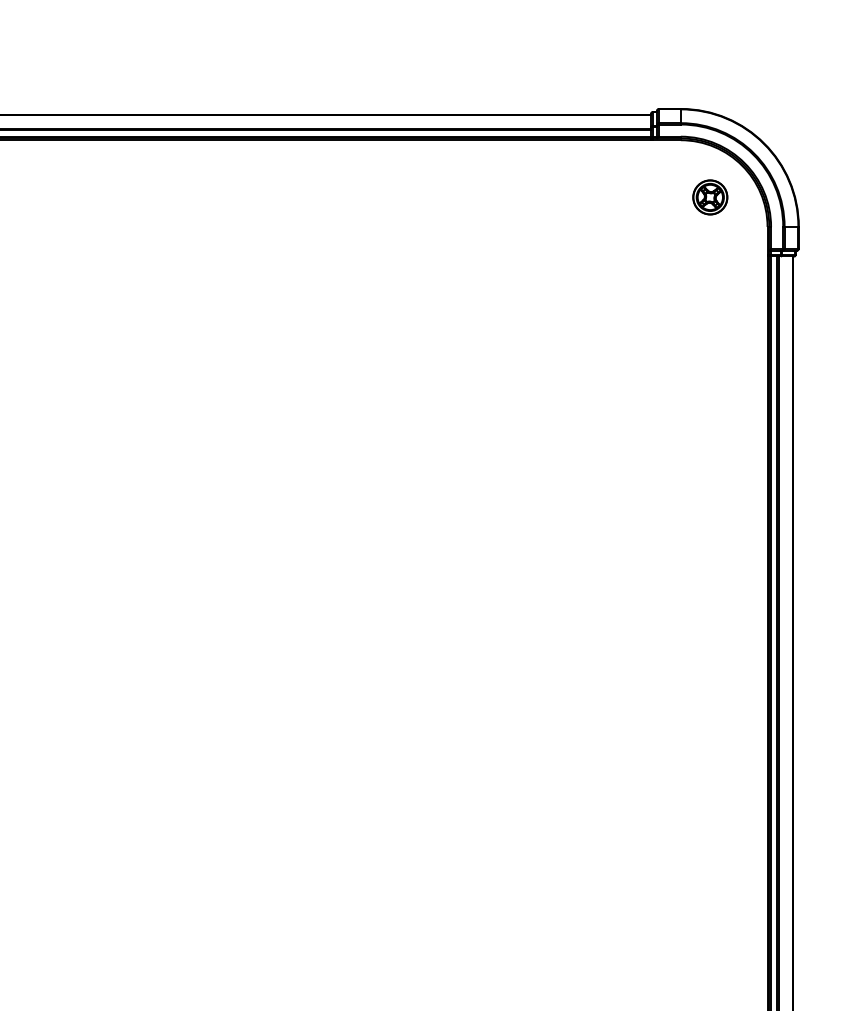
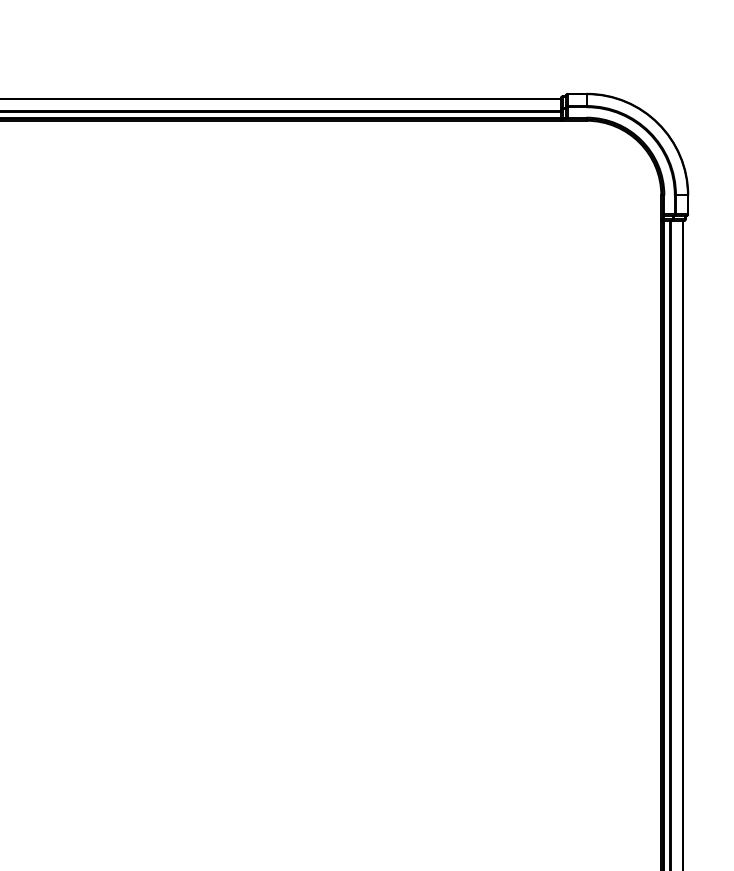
part: (710, 197) -> (612, 170), removed

